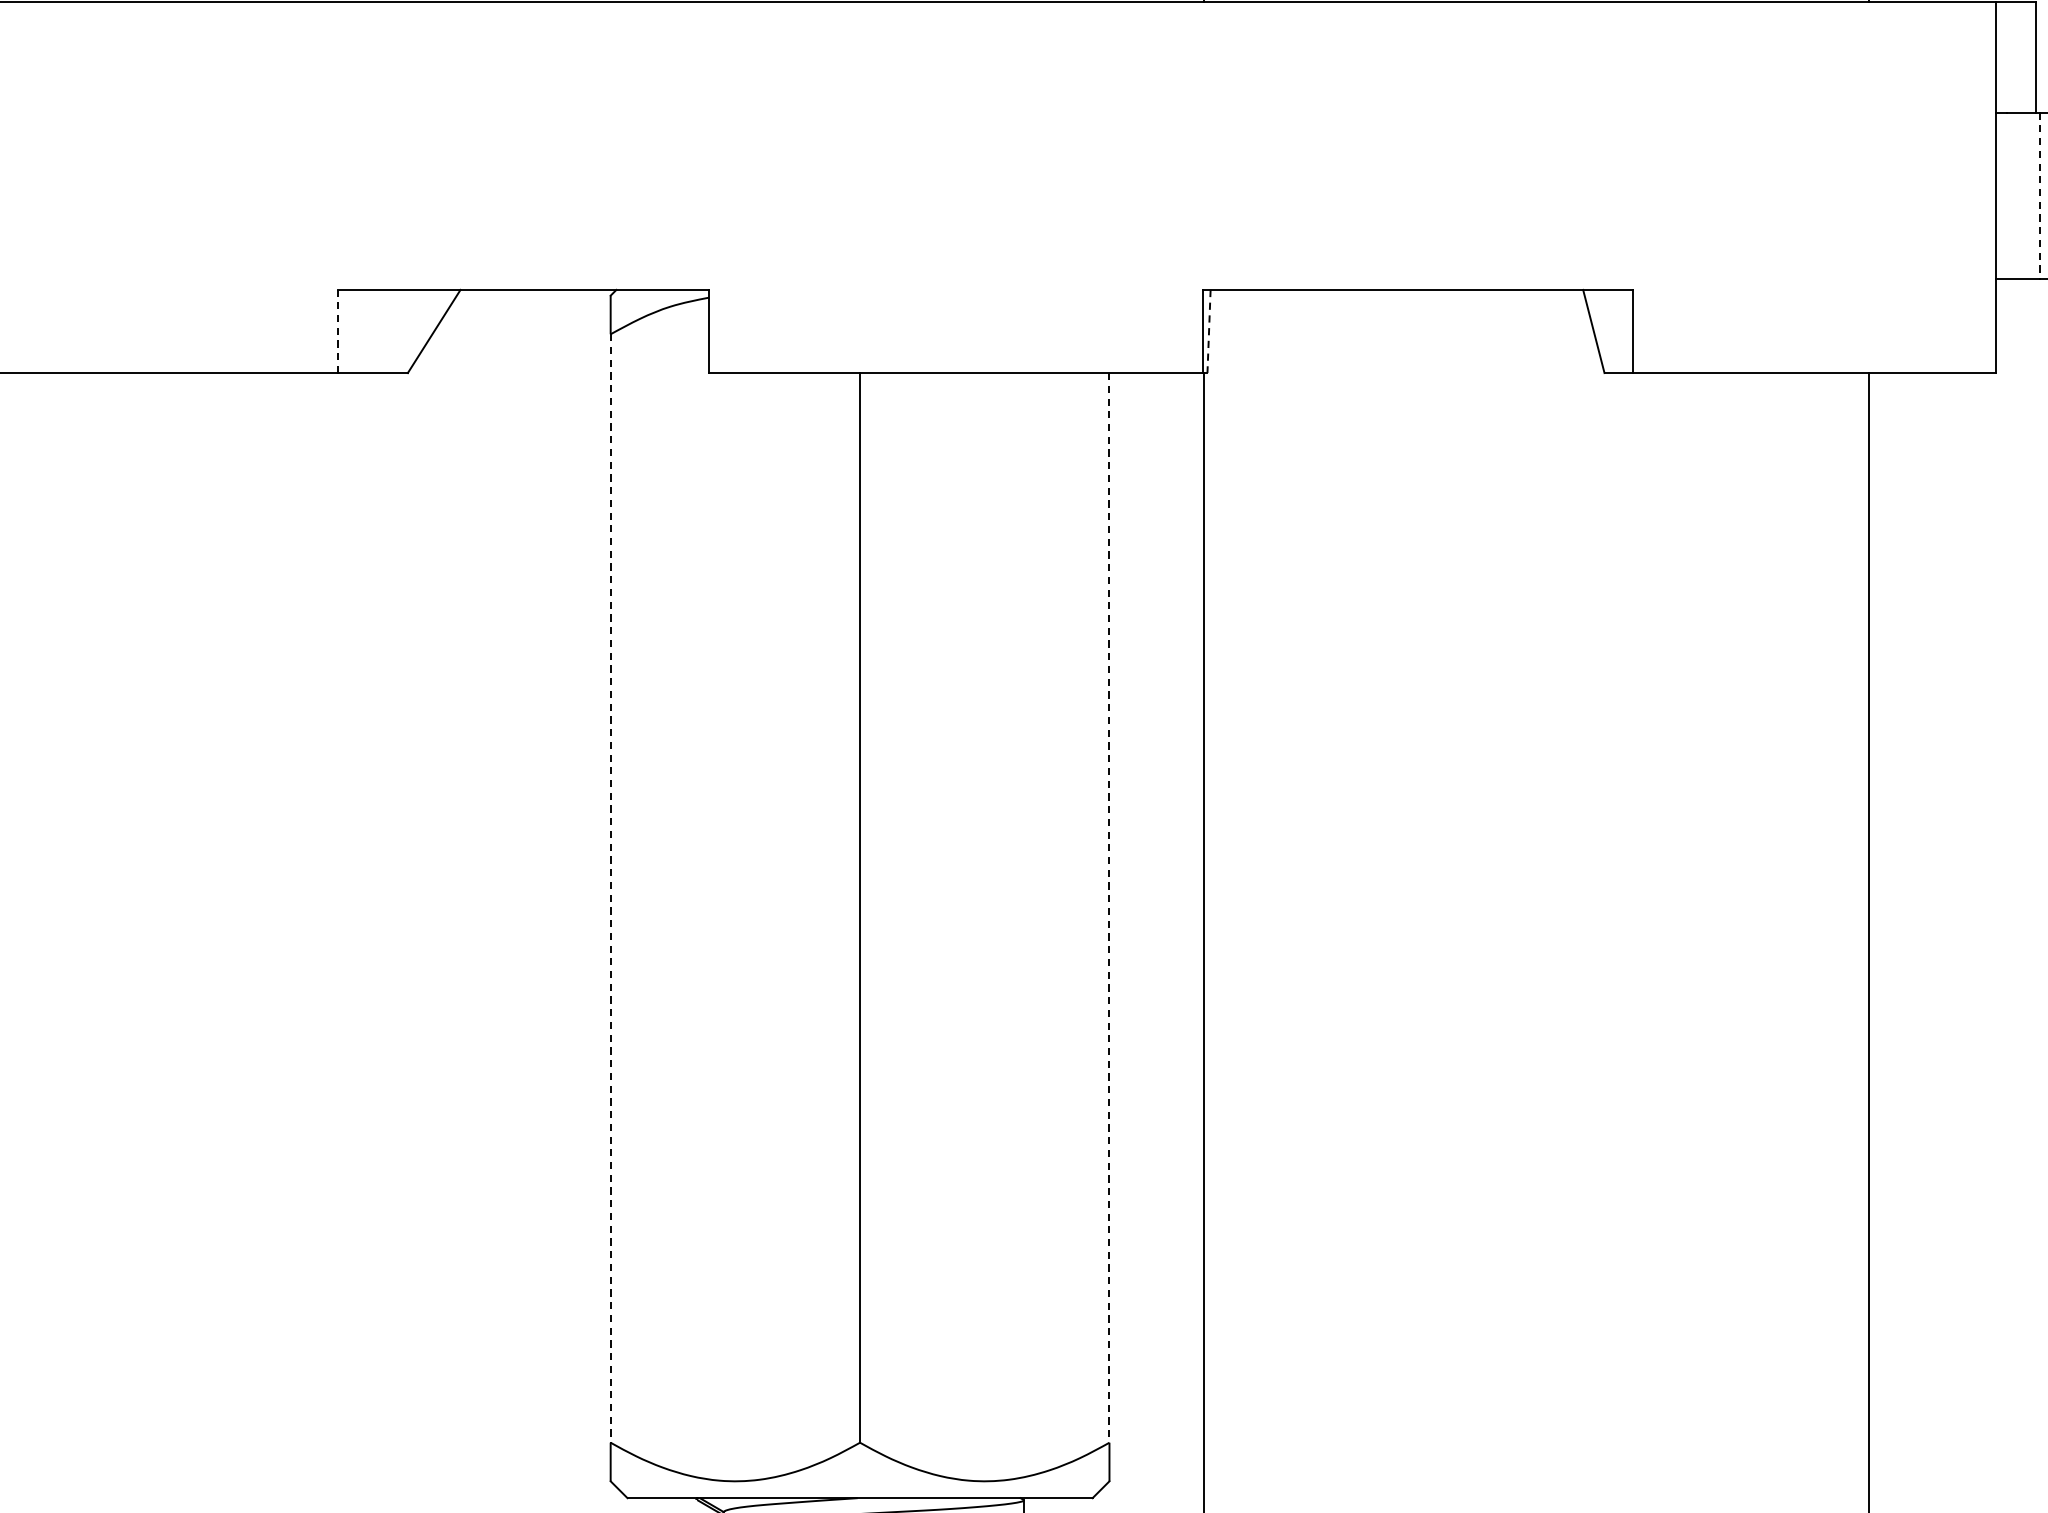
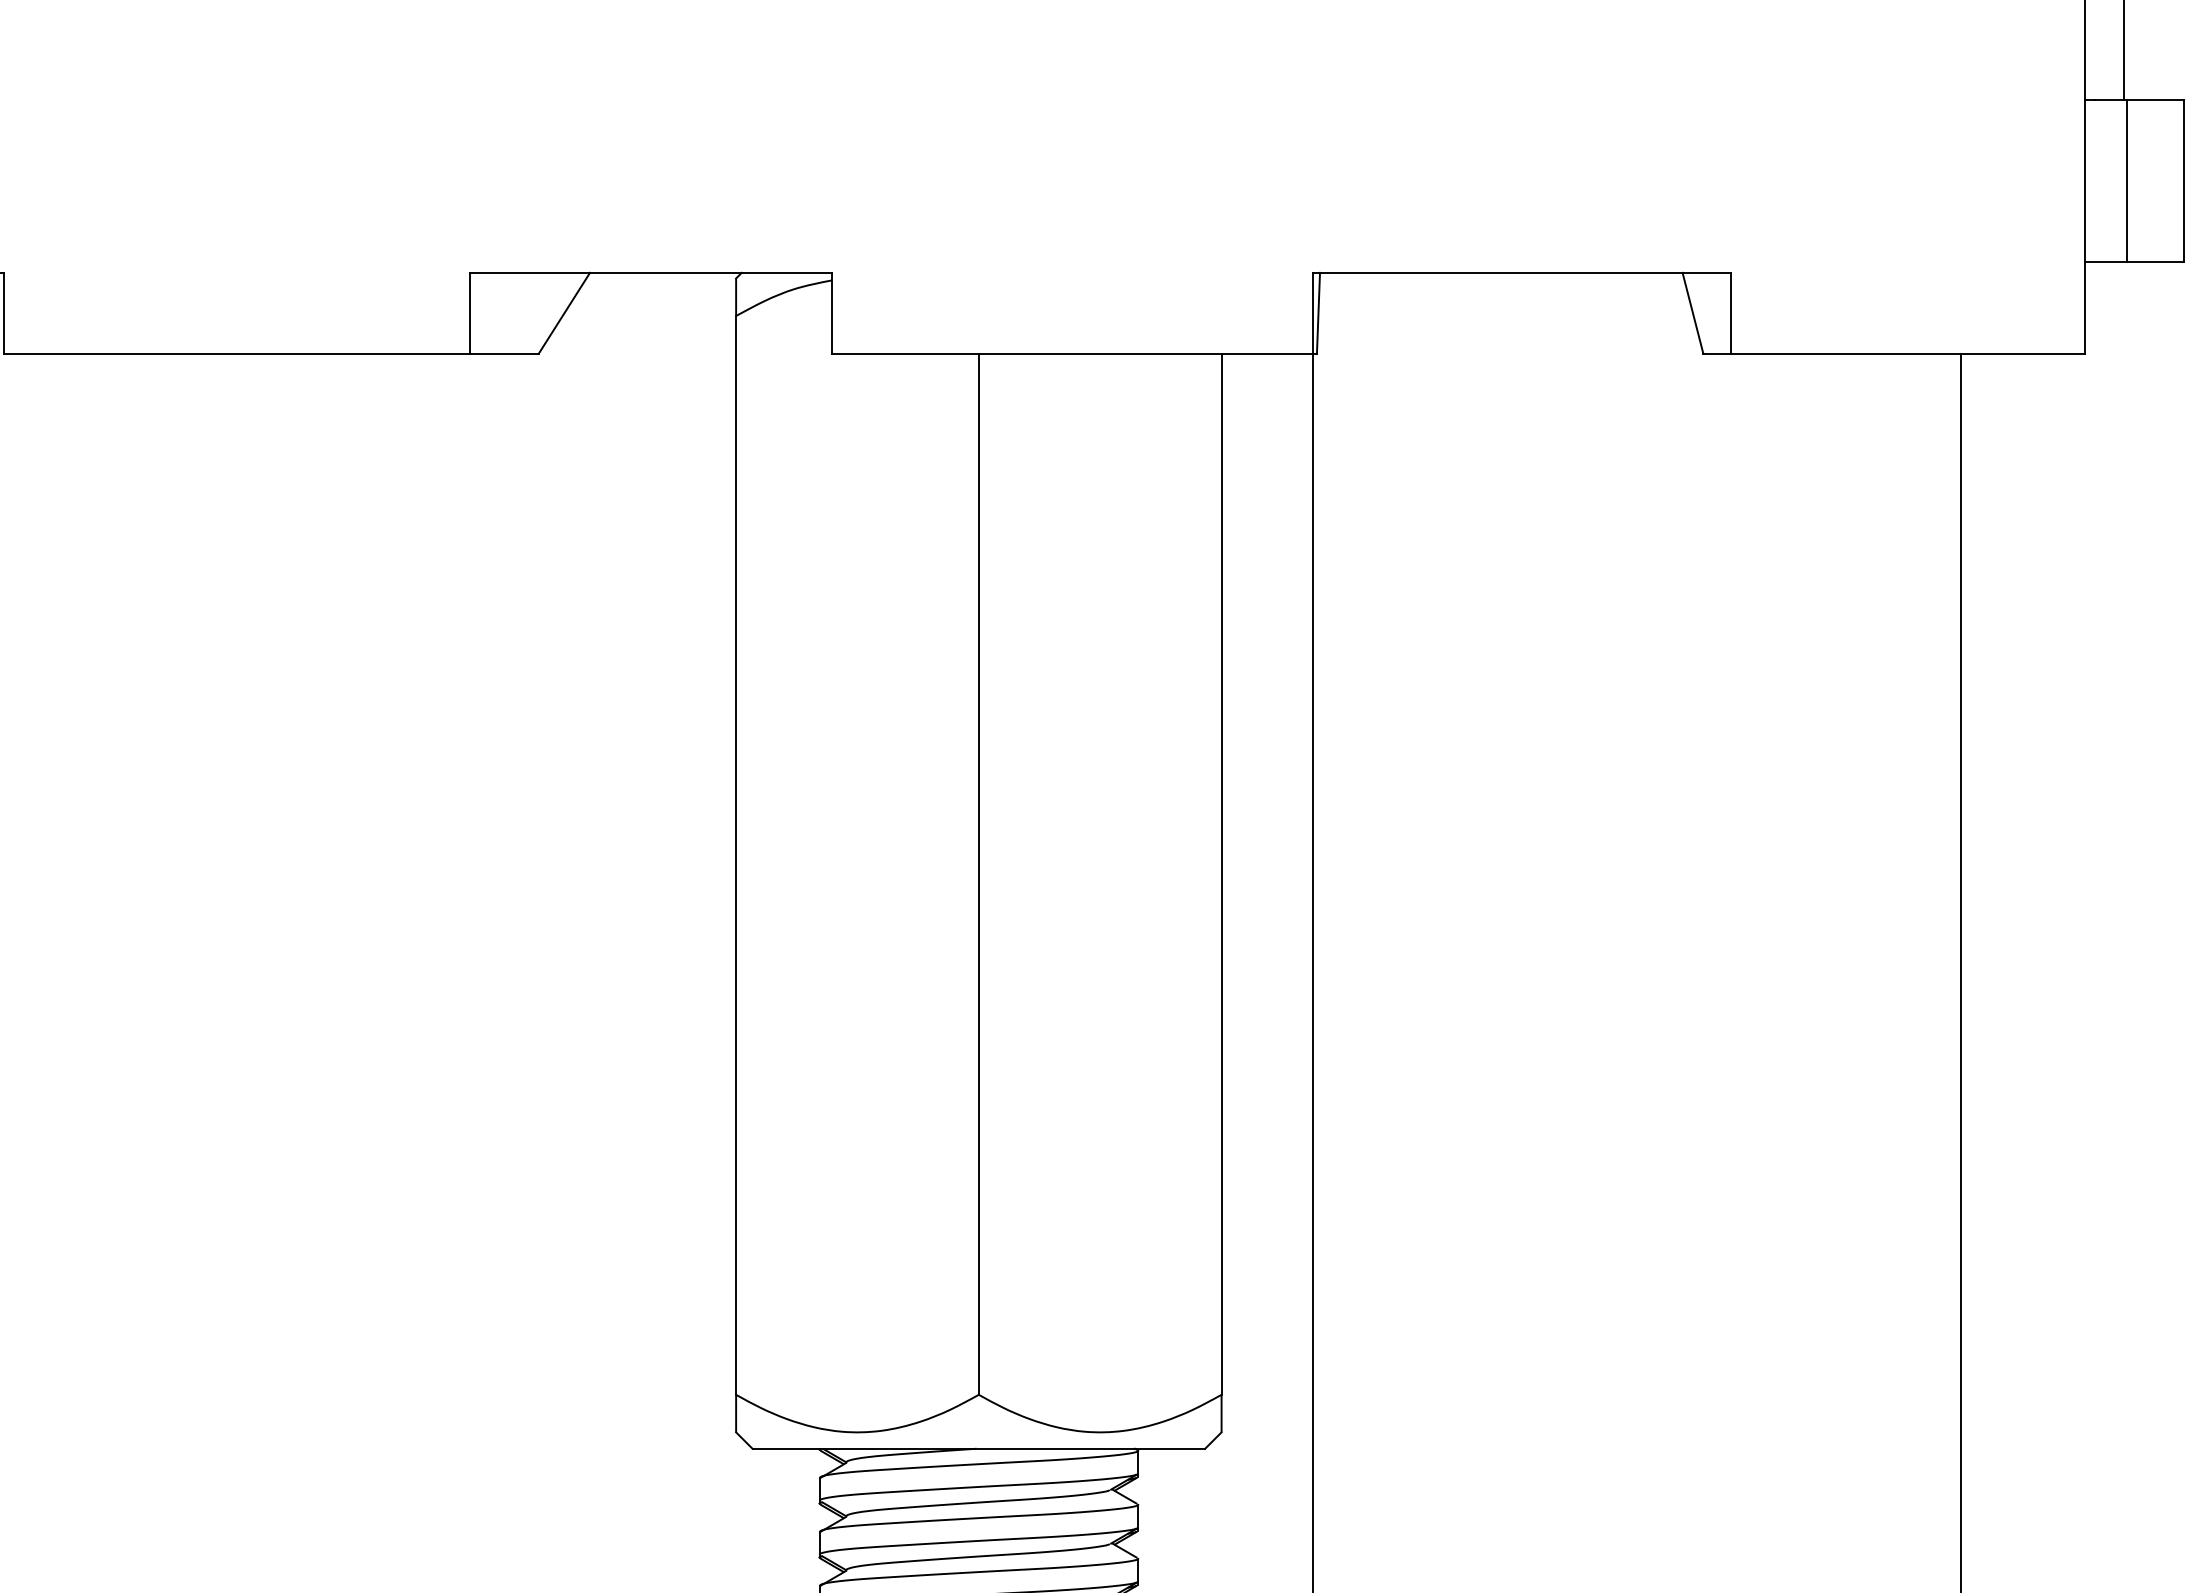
line: (2040, 196) -> (2127, 181), dashed -> solid
line: (337, 330) -> (470, 312), dashed -> solid
line: (1209, 331) -> (1318, 313), dashed -> solid
line: (611, 888) -> (736, 855), dashed -> solid
line: (1109, 908) -> (1221, 874), dashed -> solid

